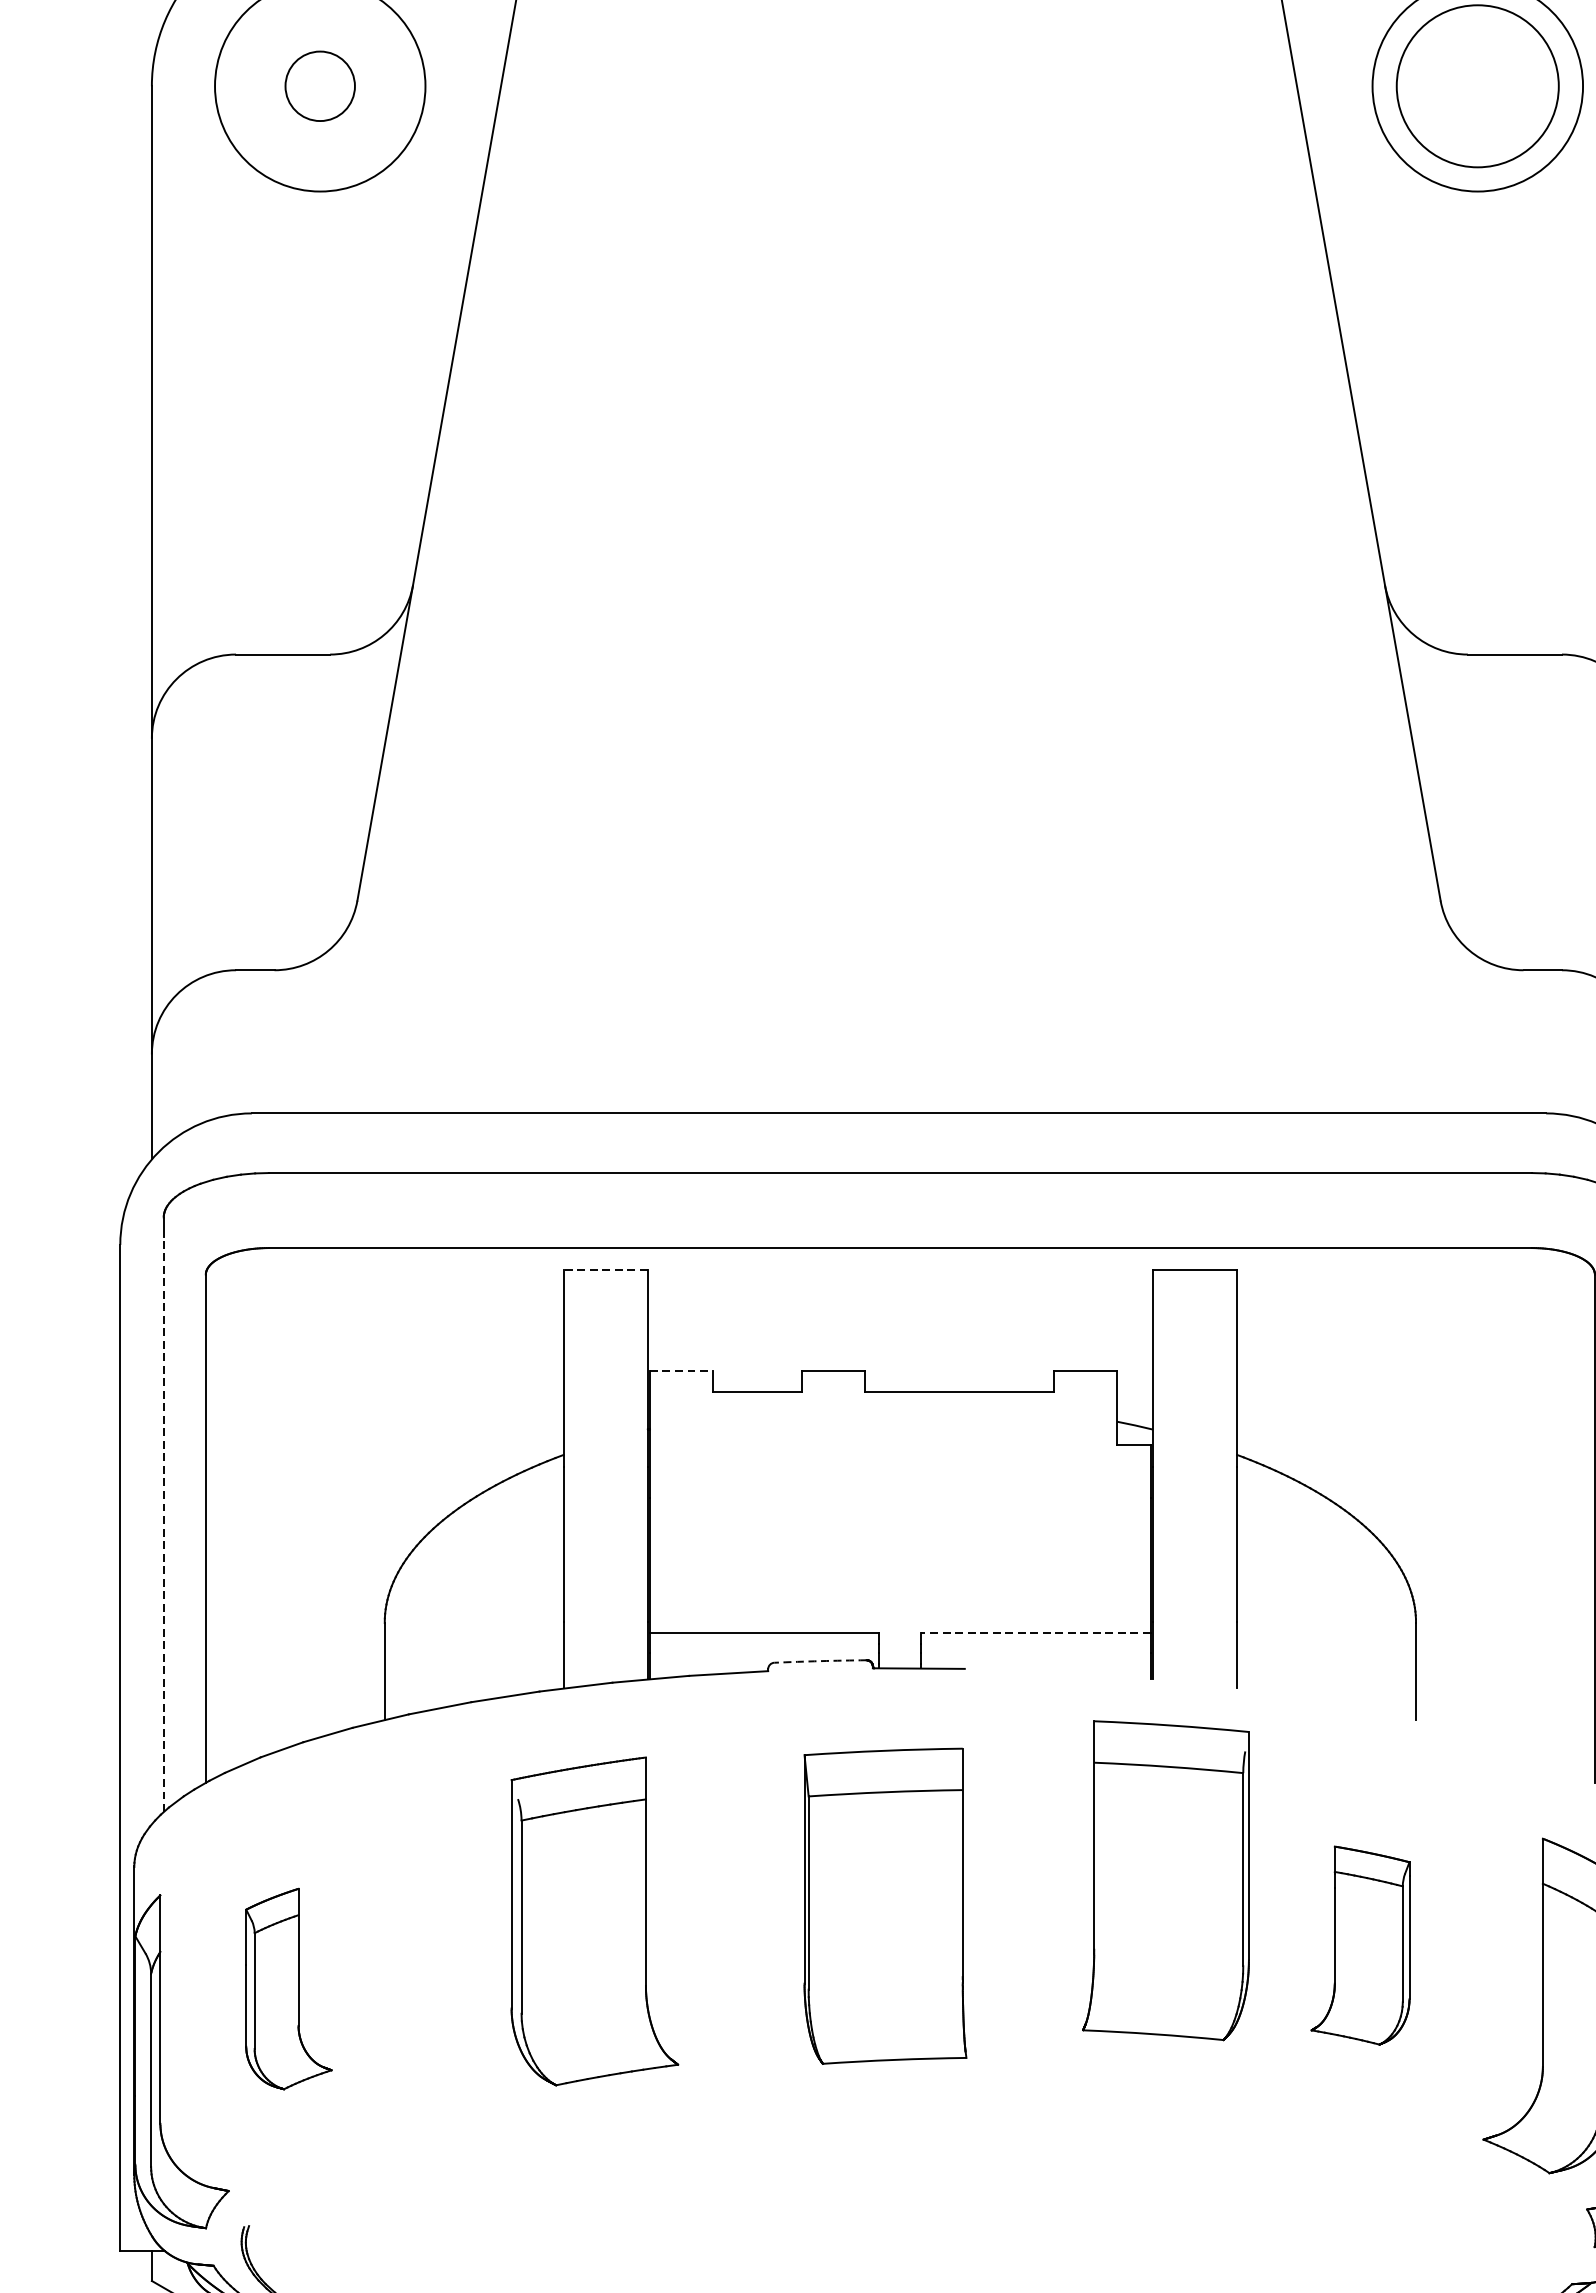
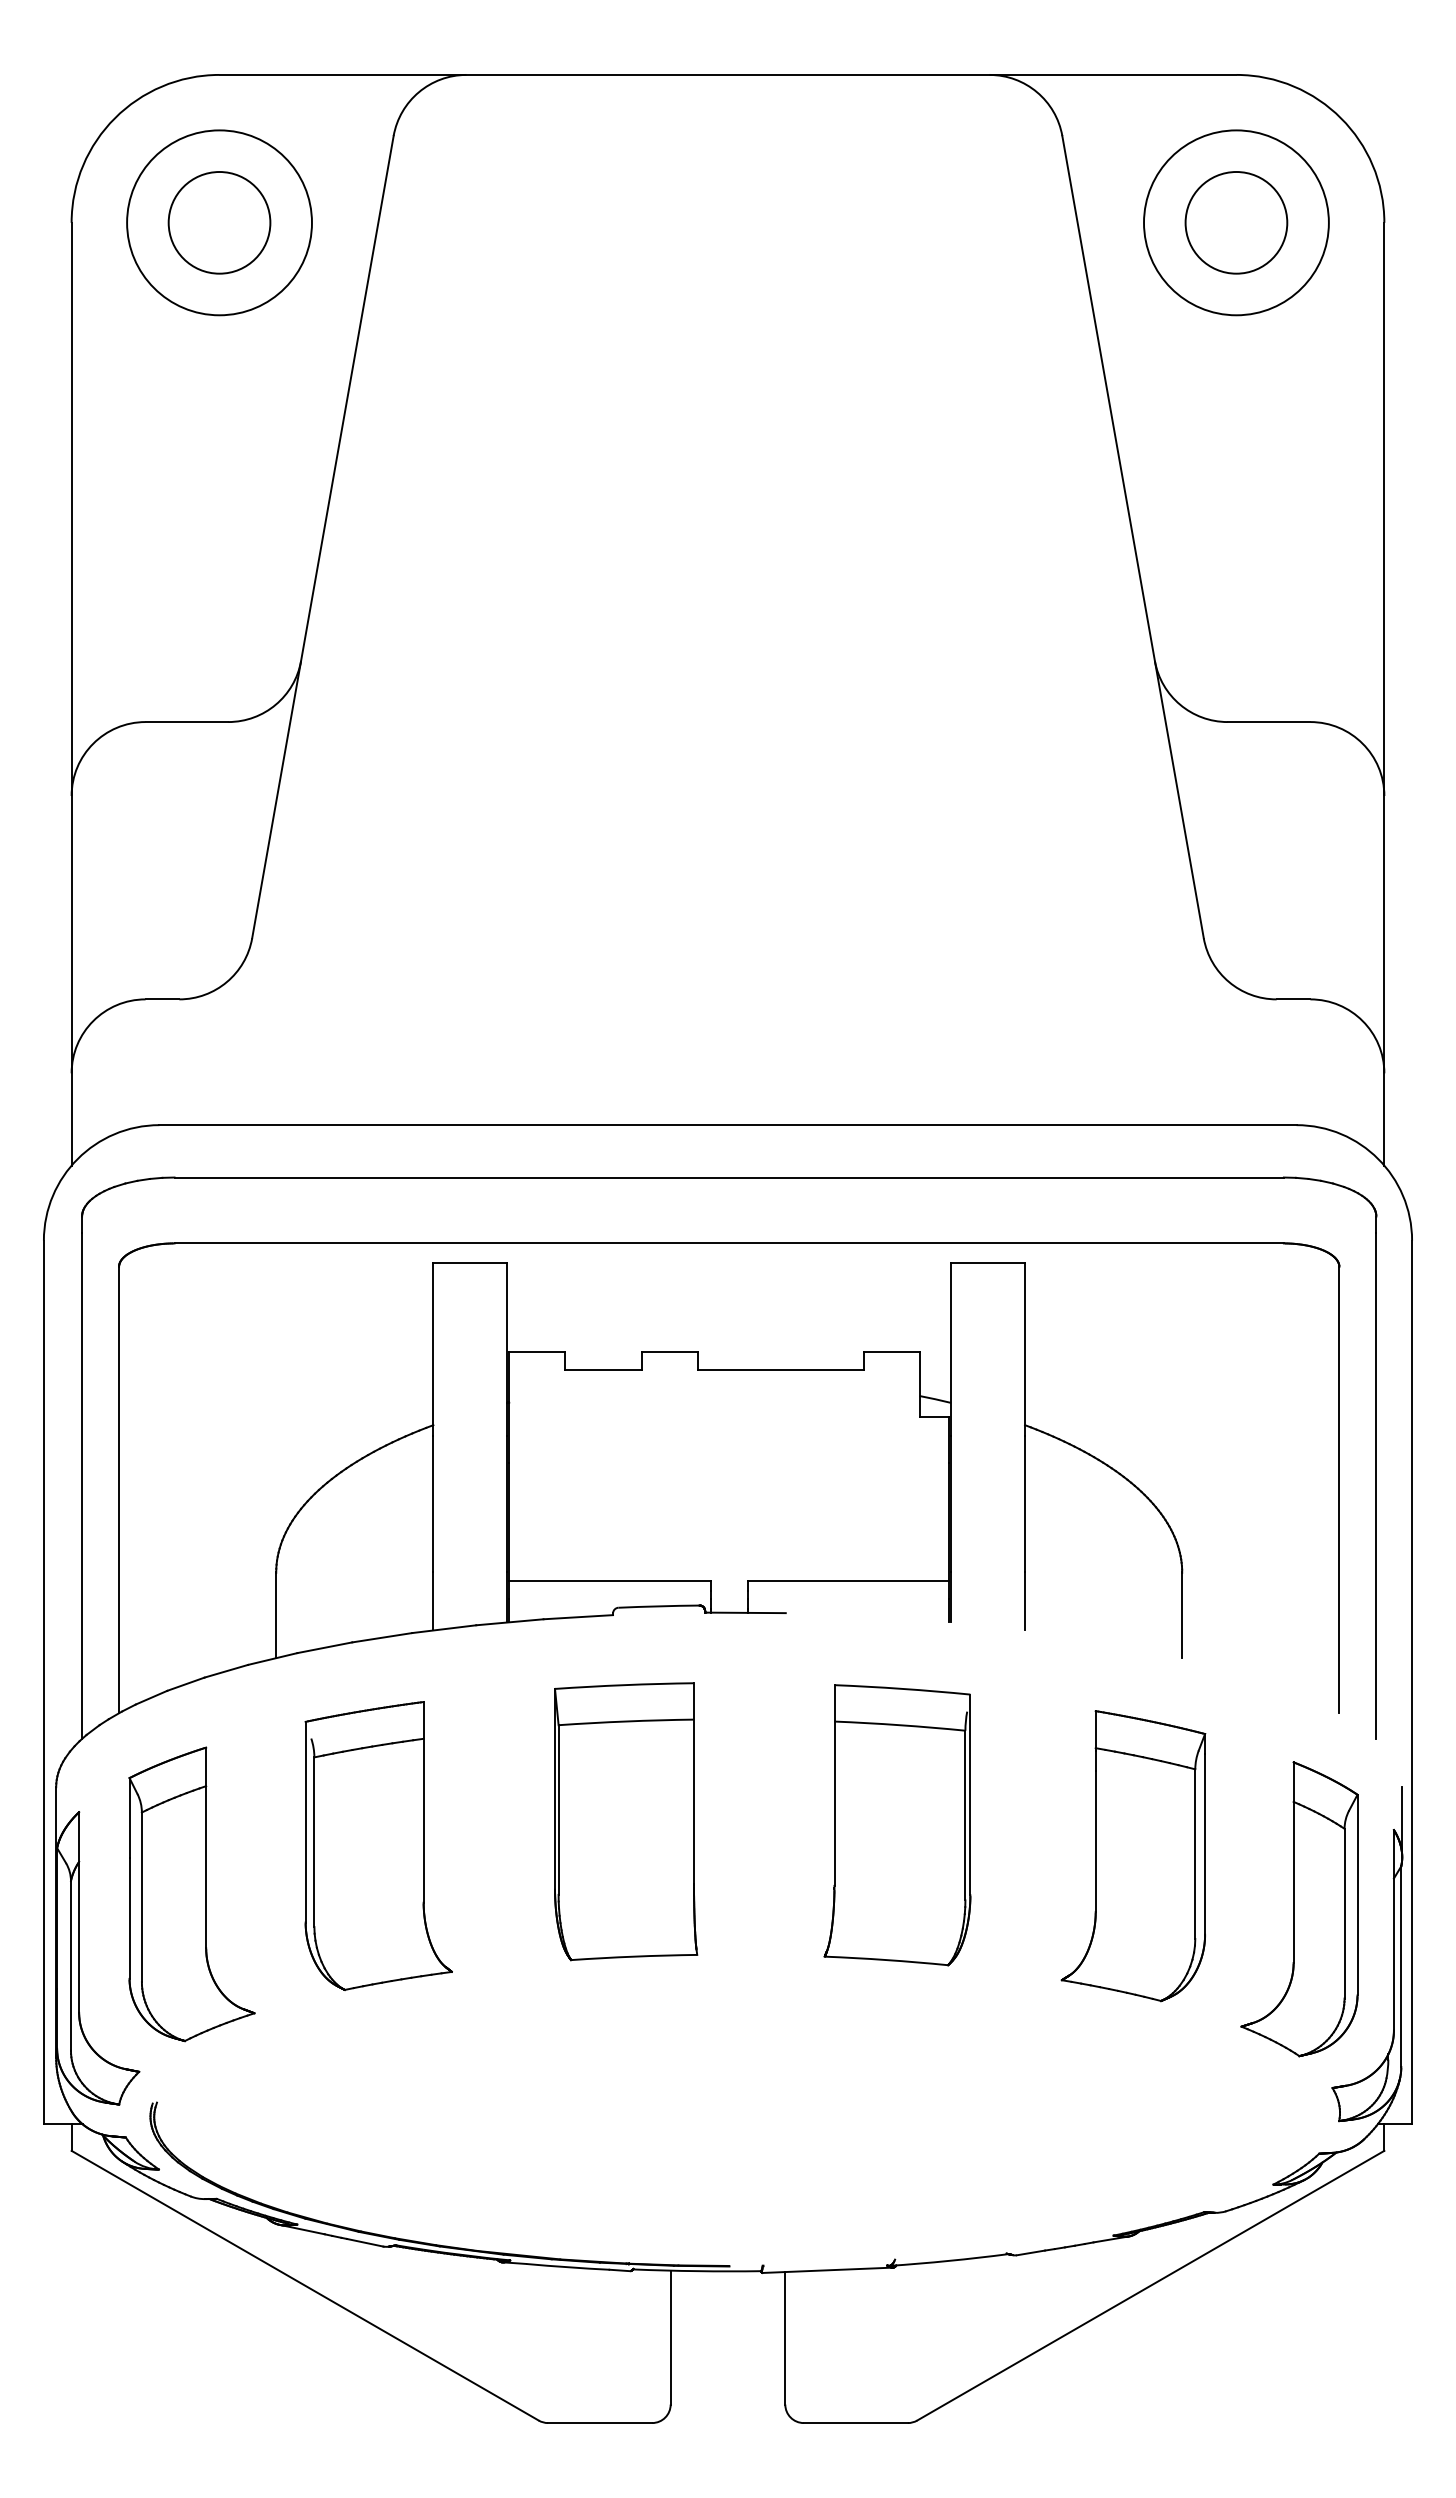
circle: (320, 85) -> (219, 222), size x1.67
circle: (1477, 85) -> (1236, 222), size x0.71
line: (605, 1269) -> (470, 1262), dashed -> solid
line: (681, 1371) -> (536, 1351), dashed -> solid
line: (164, 1524) -> (82, 1486), dashed -> solid
line: (1036, 1632) -> (848, 1581), dashed -> solid
arc: (819, 1661) -> (658, 1606), dashed -> solid
part: (1165, 1881) -> (897, 1825), moved
part: (885, 1906) -> (626, 1821), moved
part: (594, 1920) -> (378, 1845), moved
part: (1360, 1945) -> (1133, 1856), size x1.67
part: (288, 1989) -> (191, 1894), size x1.67

